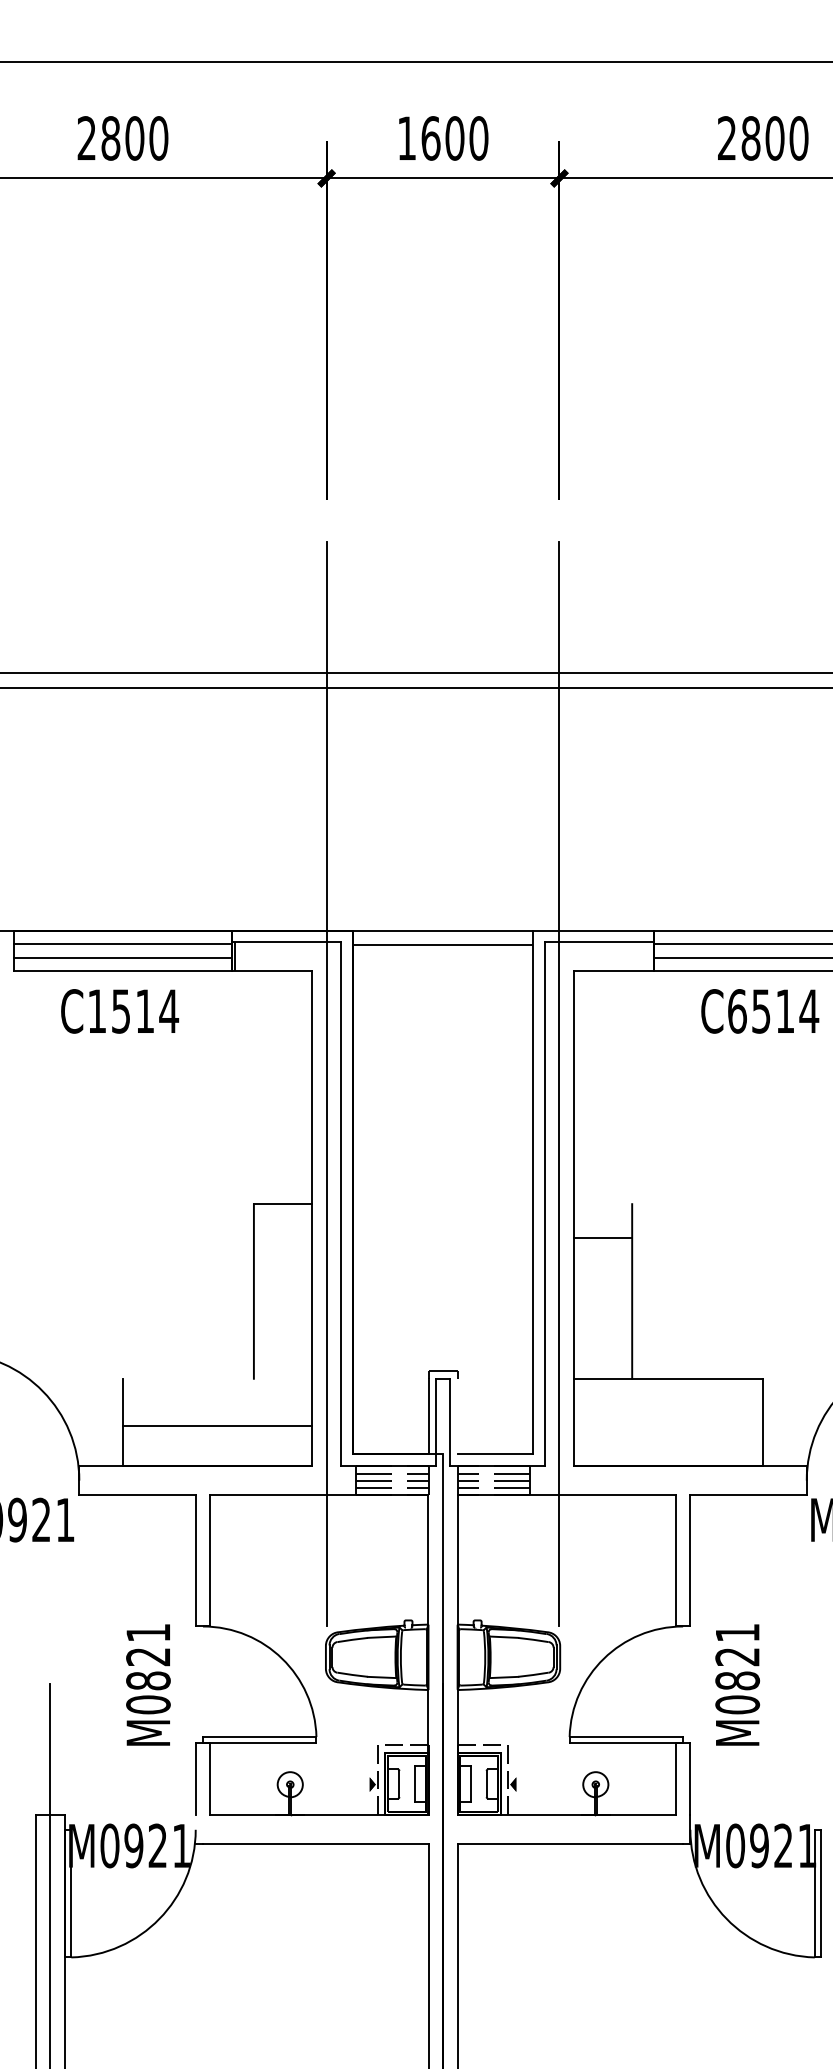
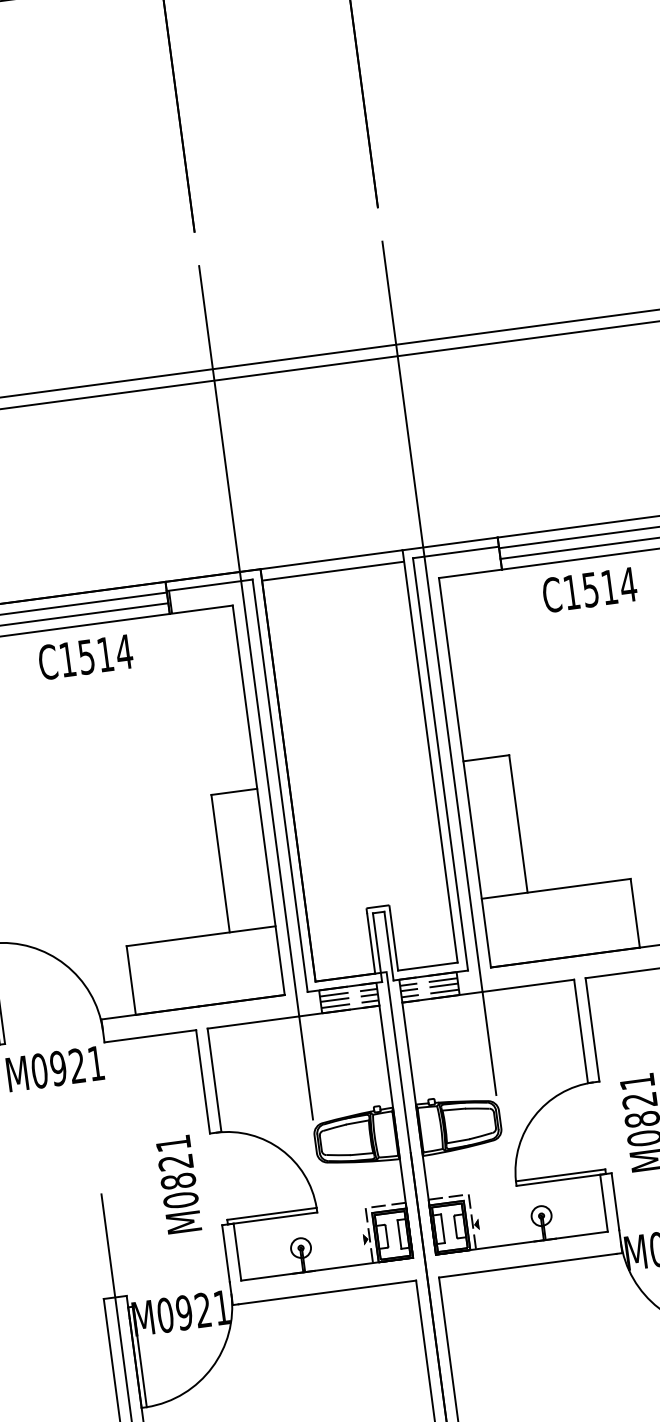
text: (737, 1011) -> (571, 592), C6514 -> C1514
line: (603, 1238) -> (486, 758), moved
line: (457, 1416) -> (394, 940), added
line: (217, 1425) -> (201, 936), moved
line: (195, 1829) -> (231, 1293), added

